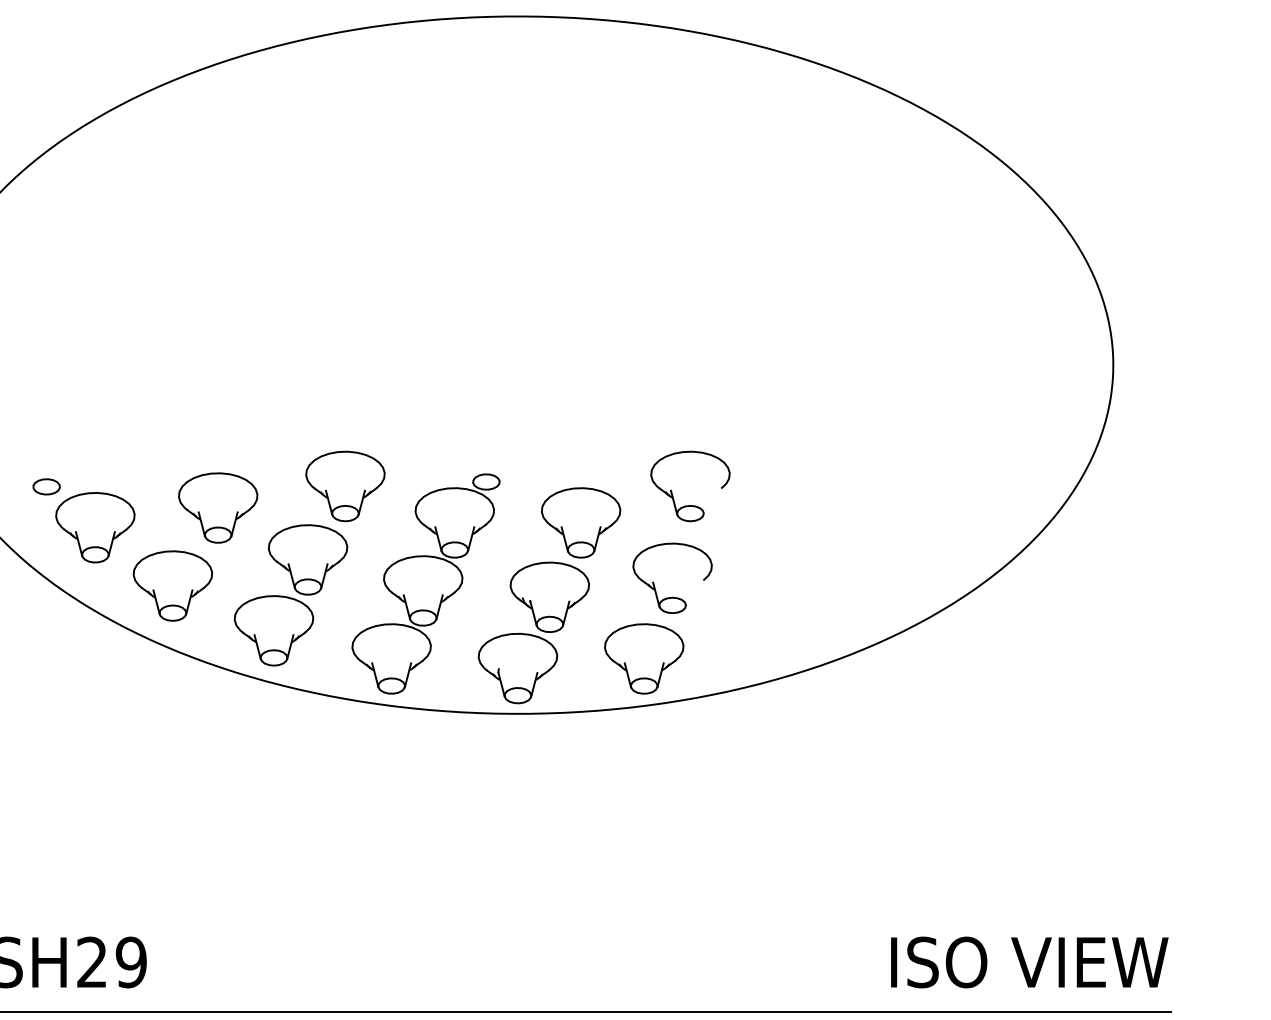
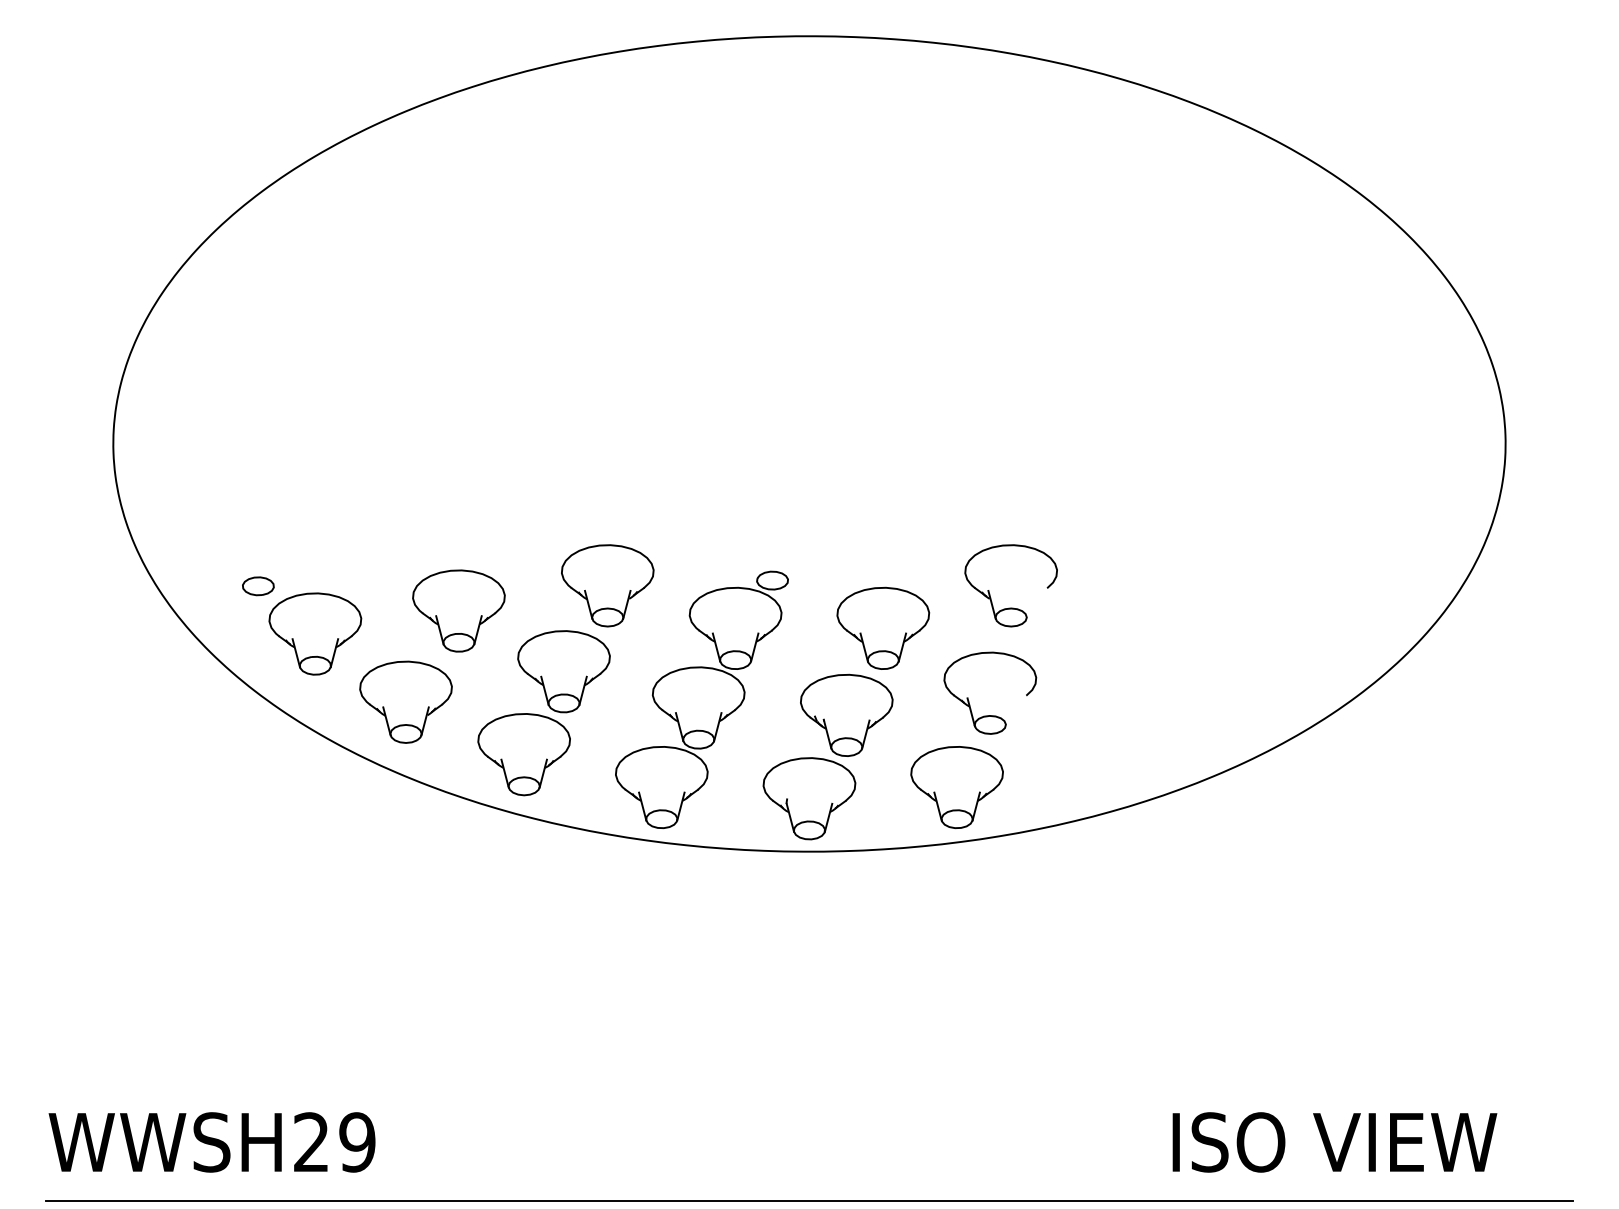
text: (1029, 962) -> (1334, 1142), moved

